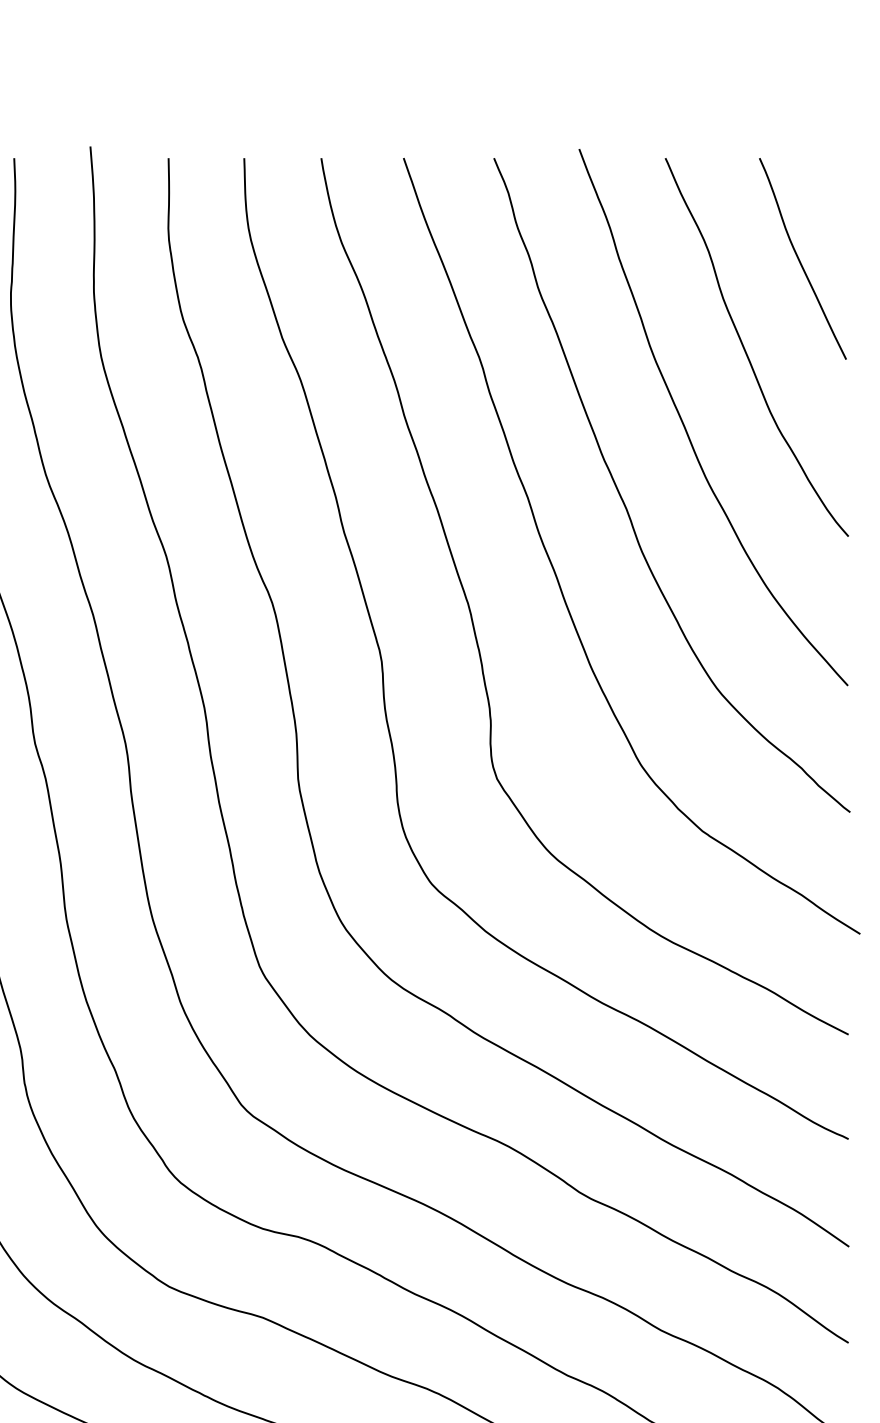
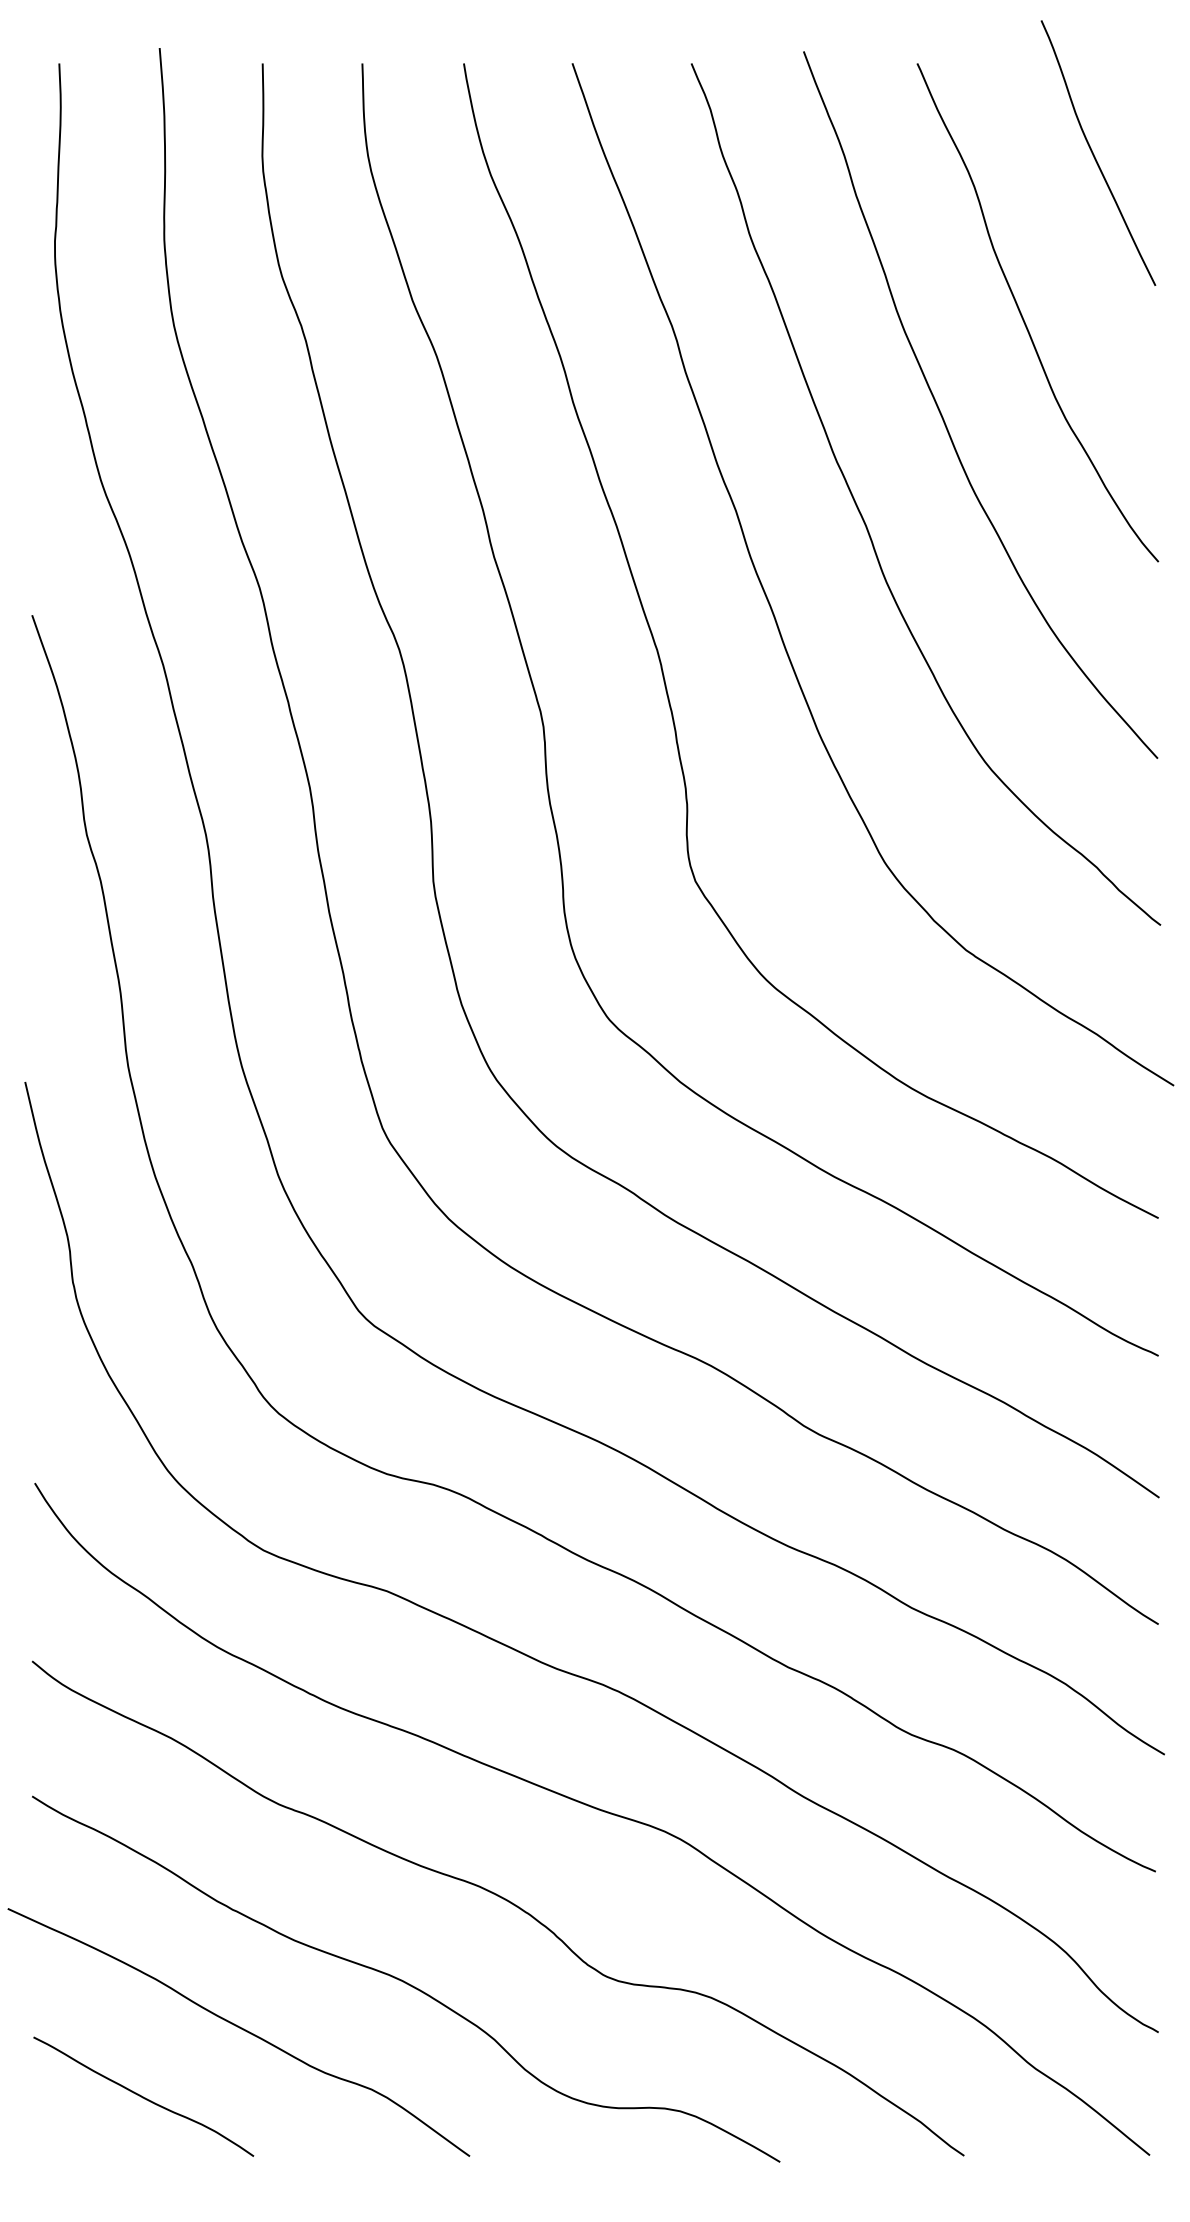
curve: (799, 259) -> (1094, 154), moved

